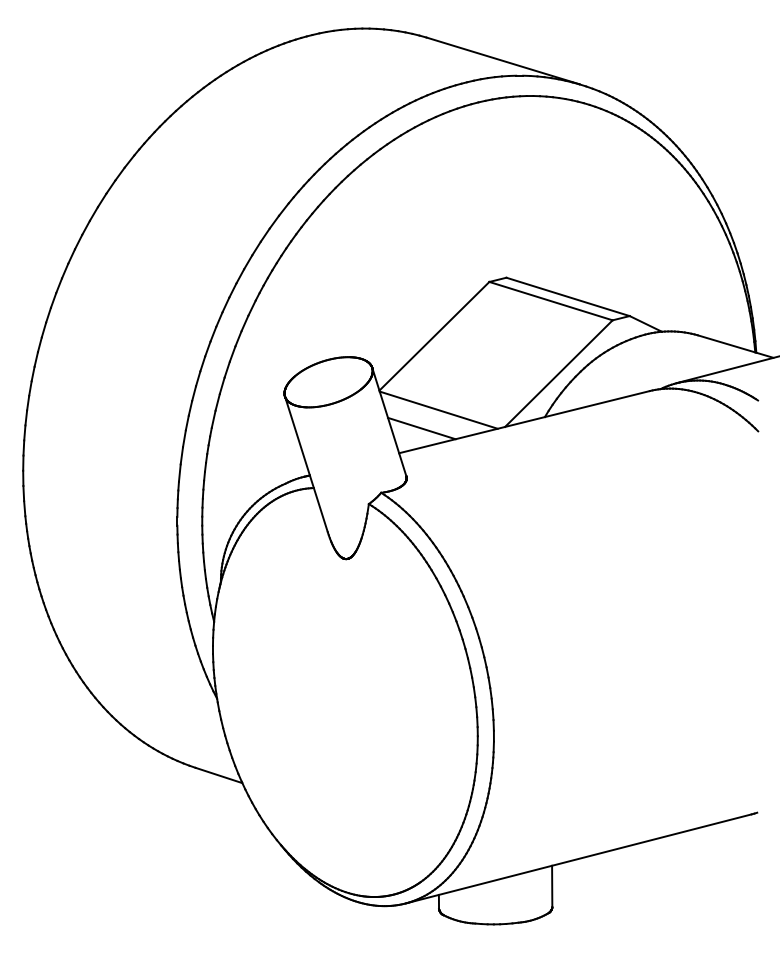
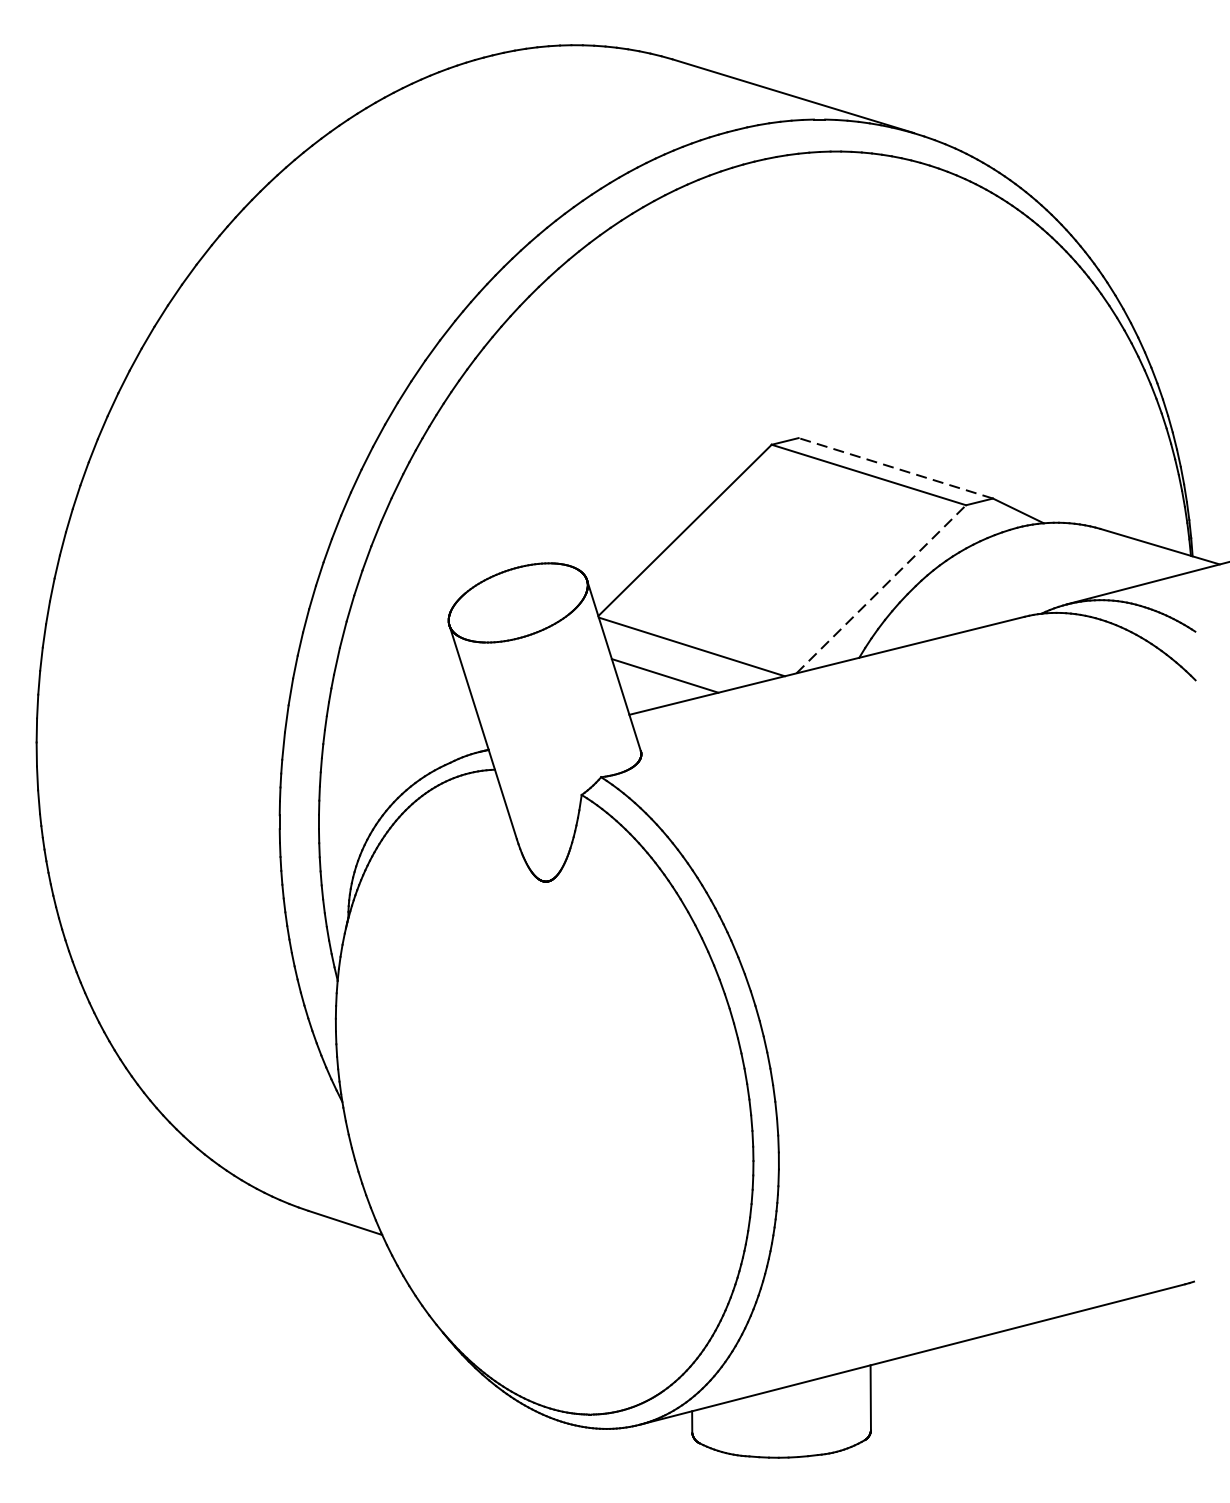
line: (568, 296) -> (896, 467), solid -> dashed
line: (558, 373) -> (880, 589), solid -> dashed

